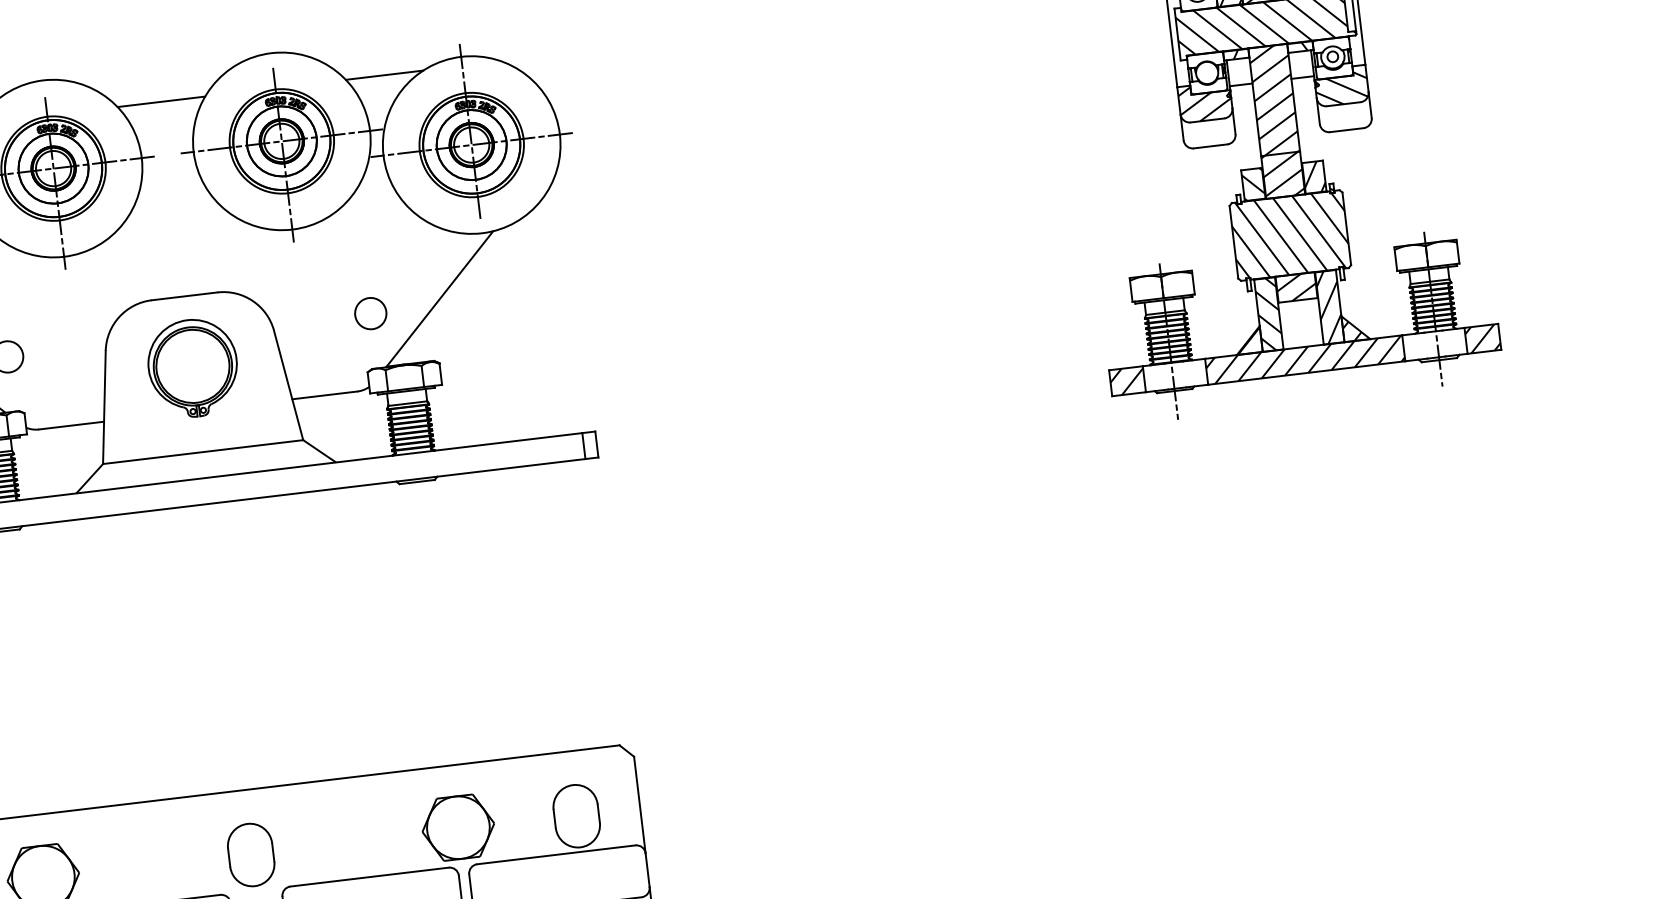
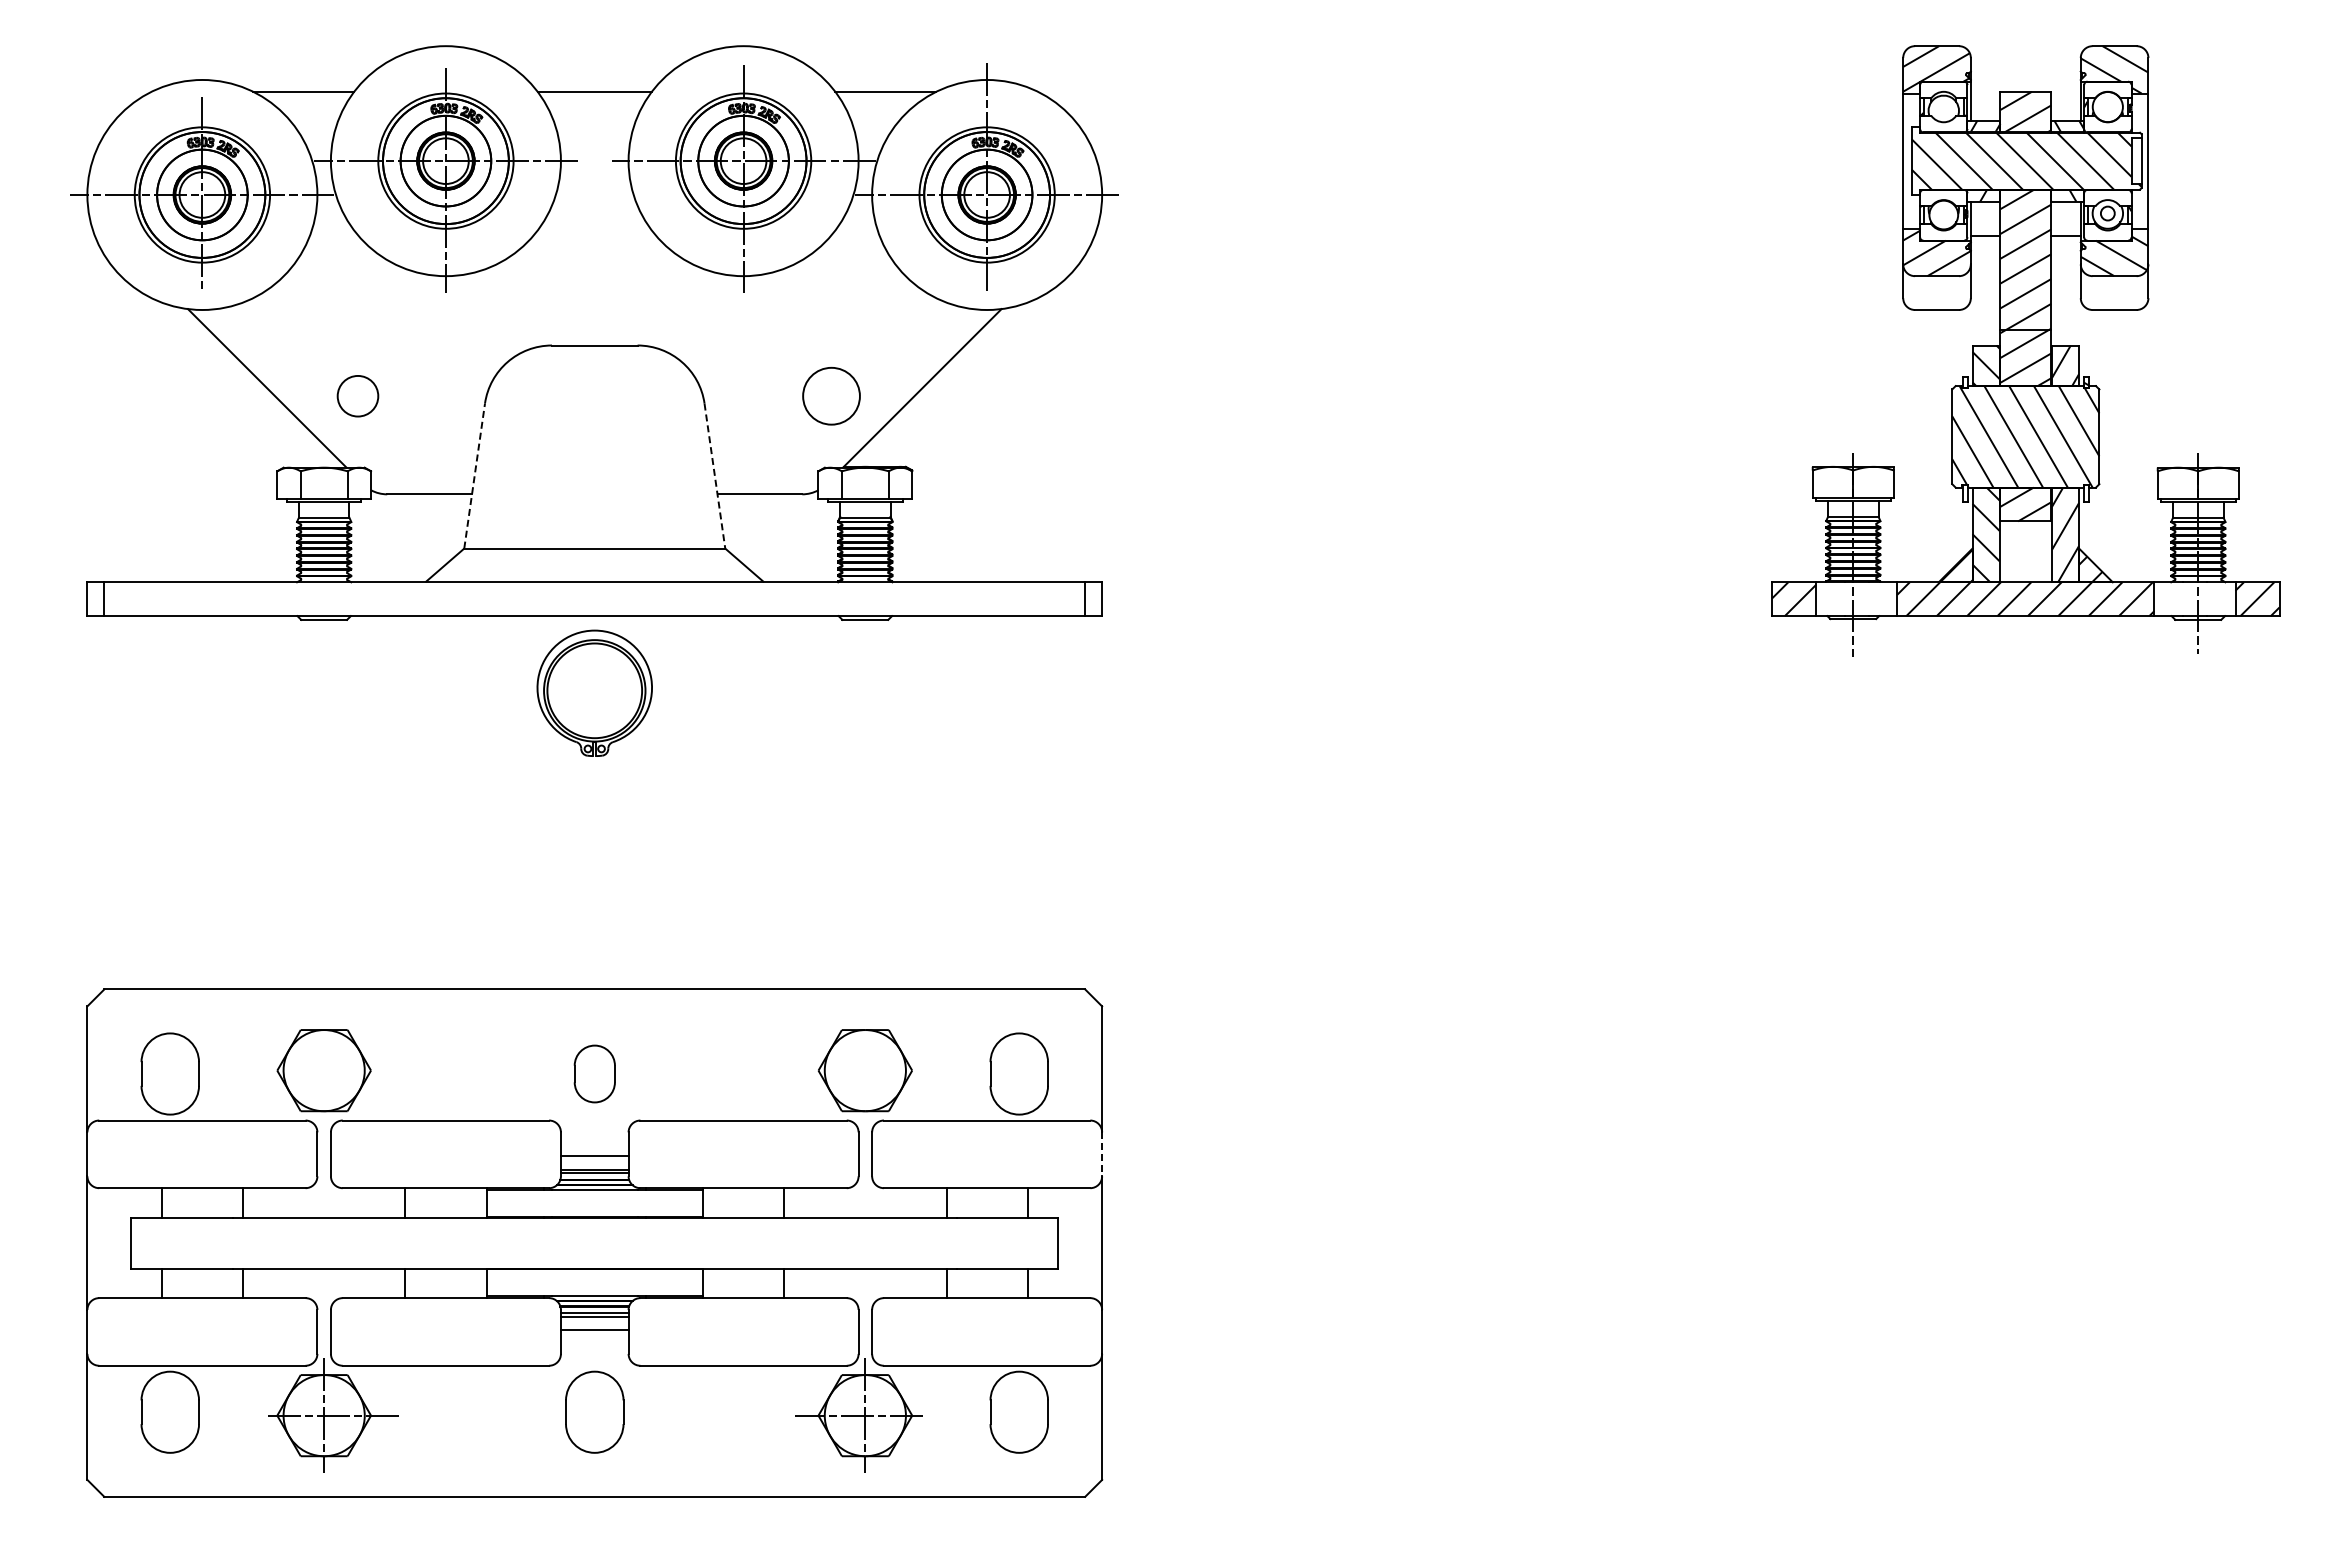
circle: (370, 313) -> (831, 395), size x1.4
part: (192, 367) -> (594, 692), moved
line: (288, 385) -> (714, 476), solid -> dashed
line: (104, 407) -> (474, 475), solid -> dashed
part: (250, 854) -> (594, 1073), size x0.7
line: (647, 870) -> (1102, 1154), solid -> dashed

